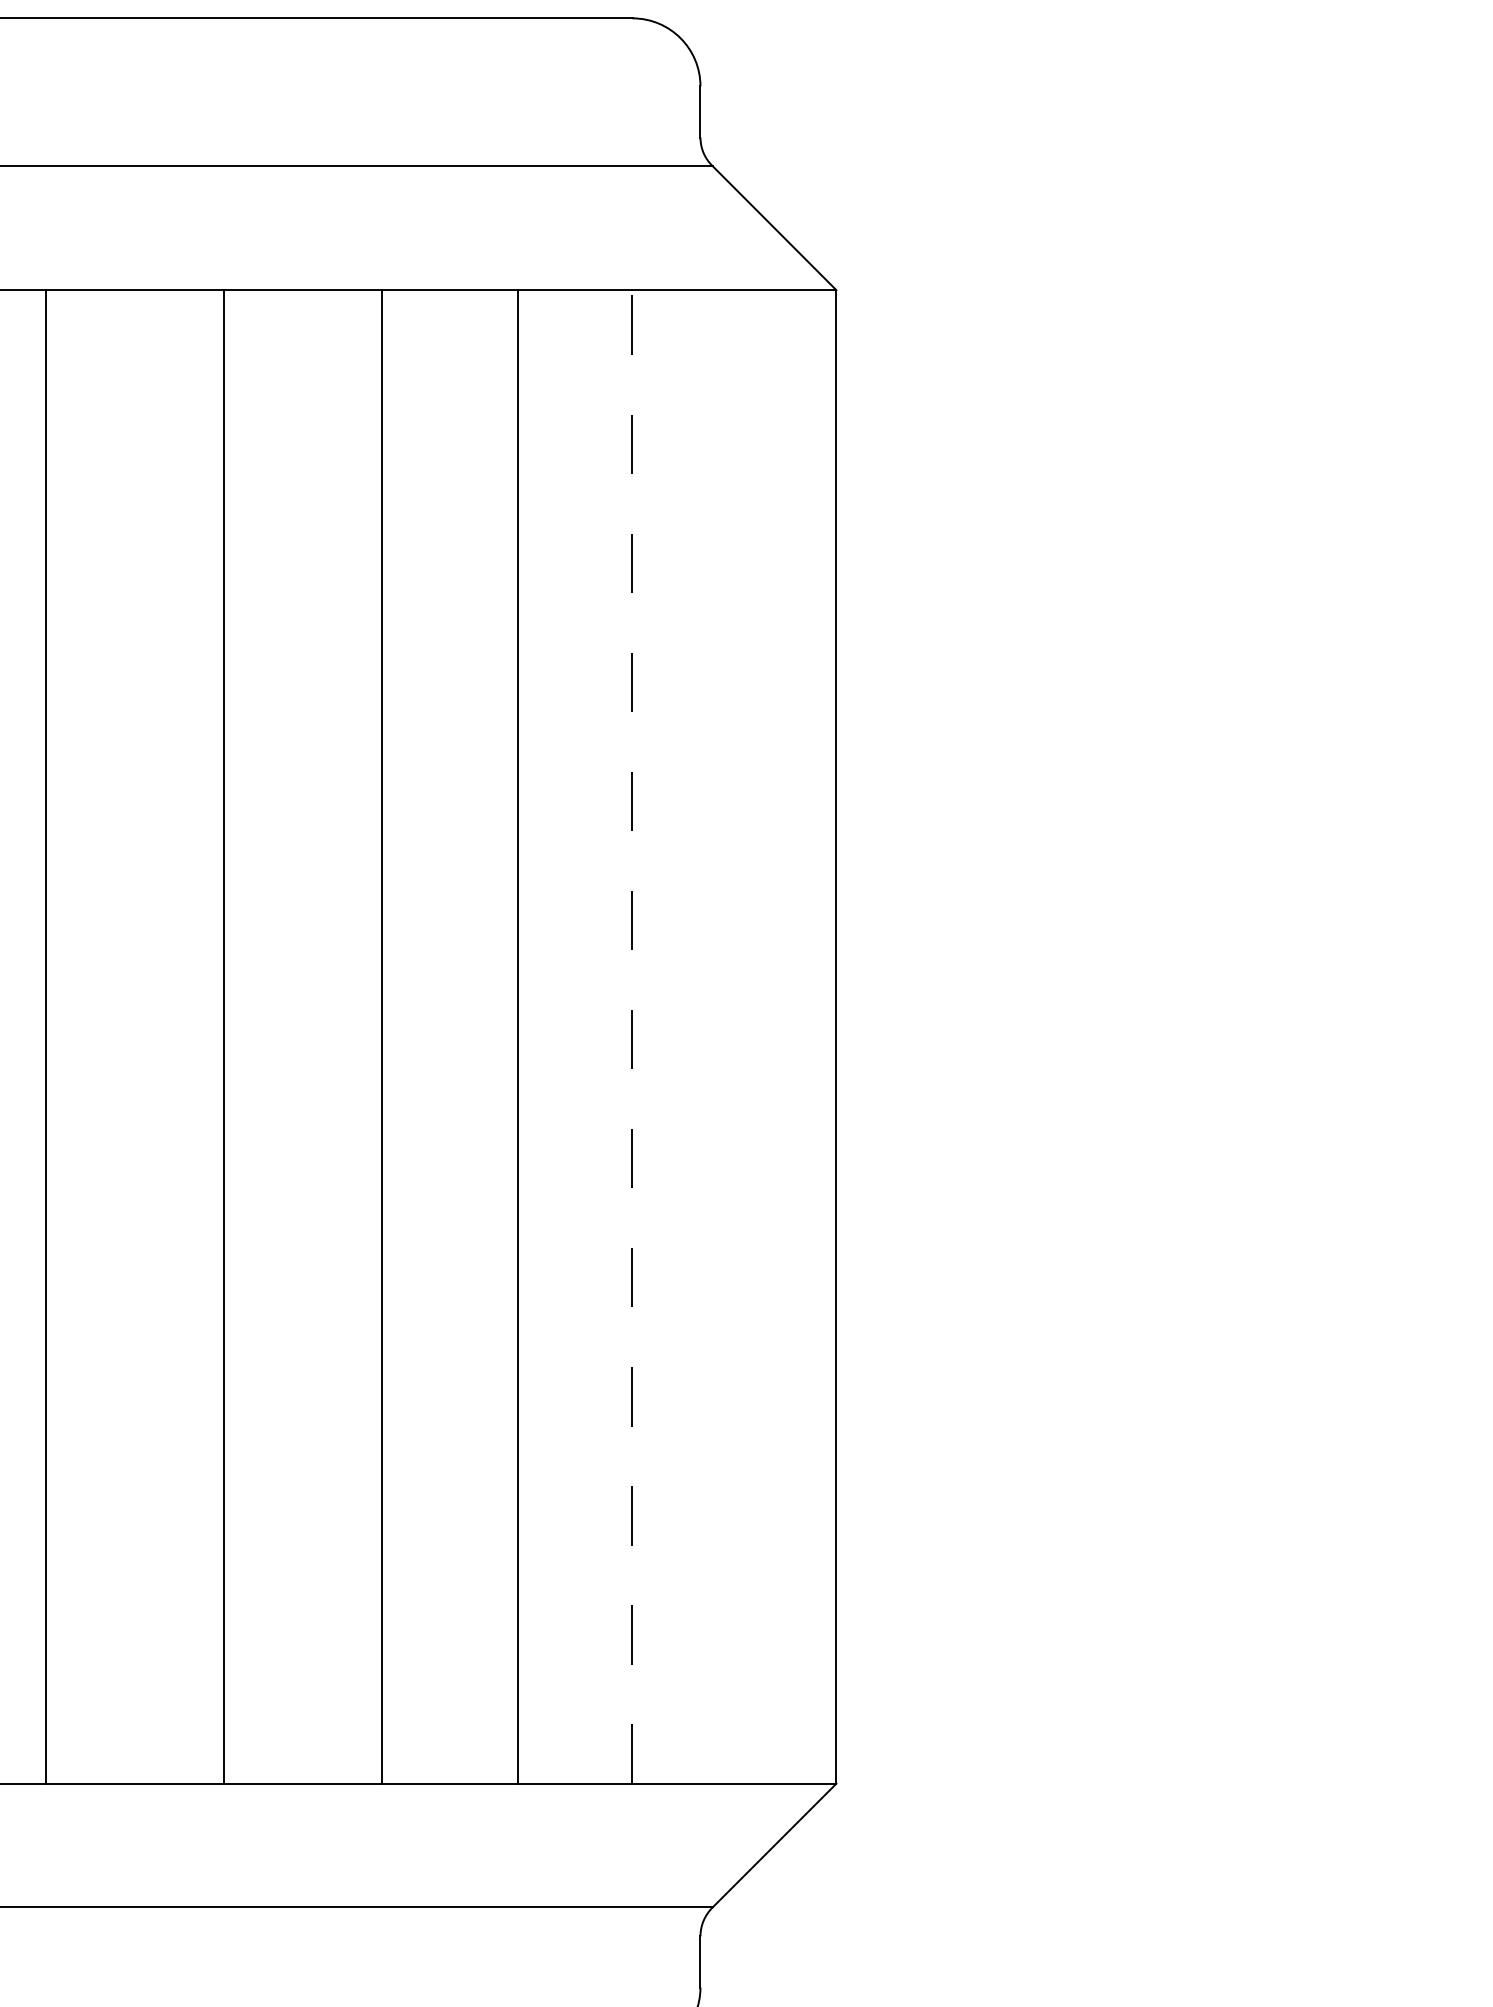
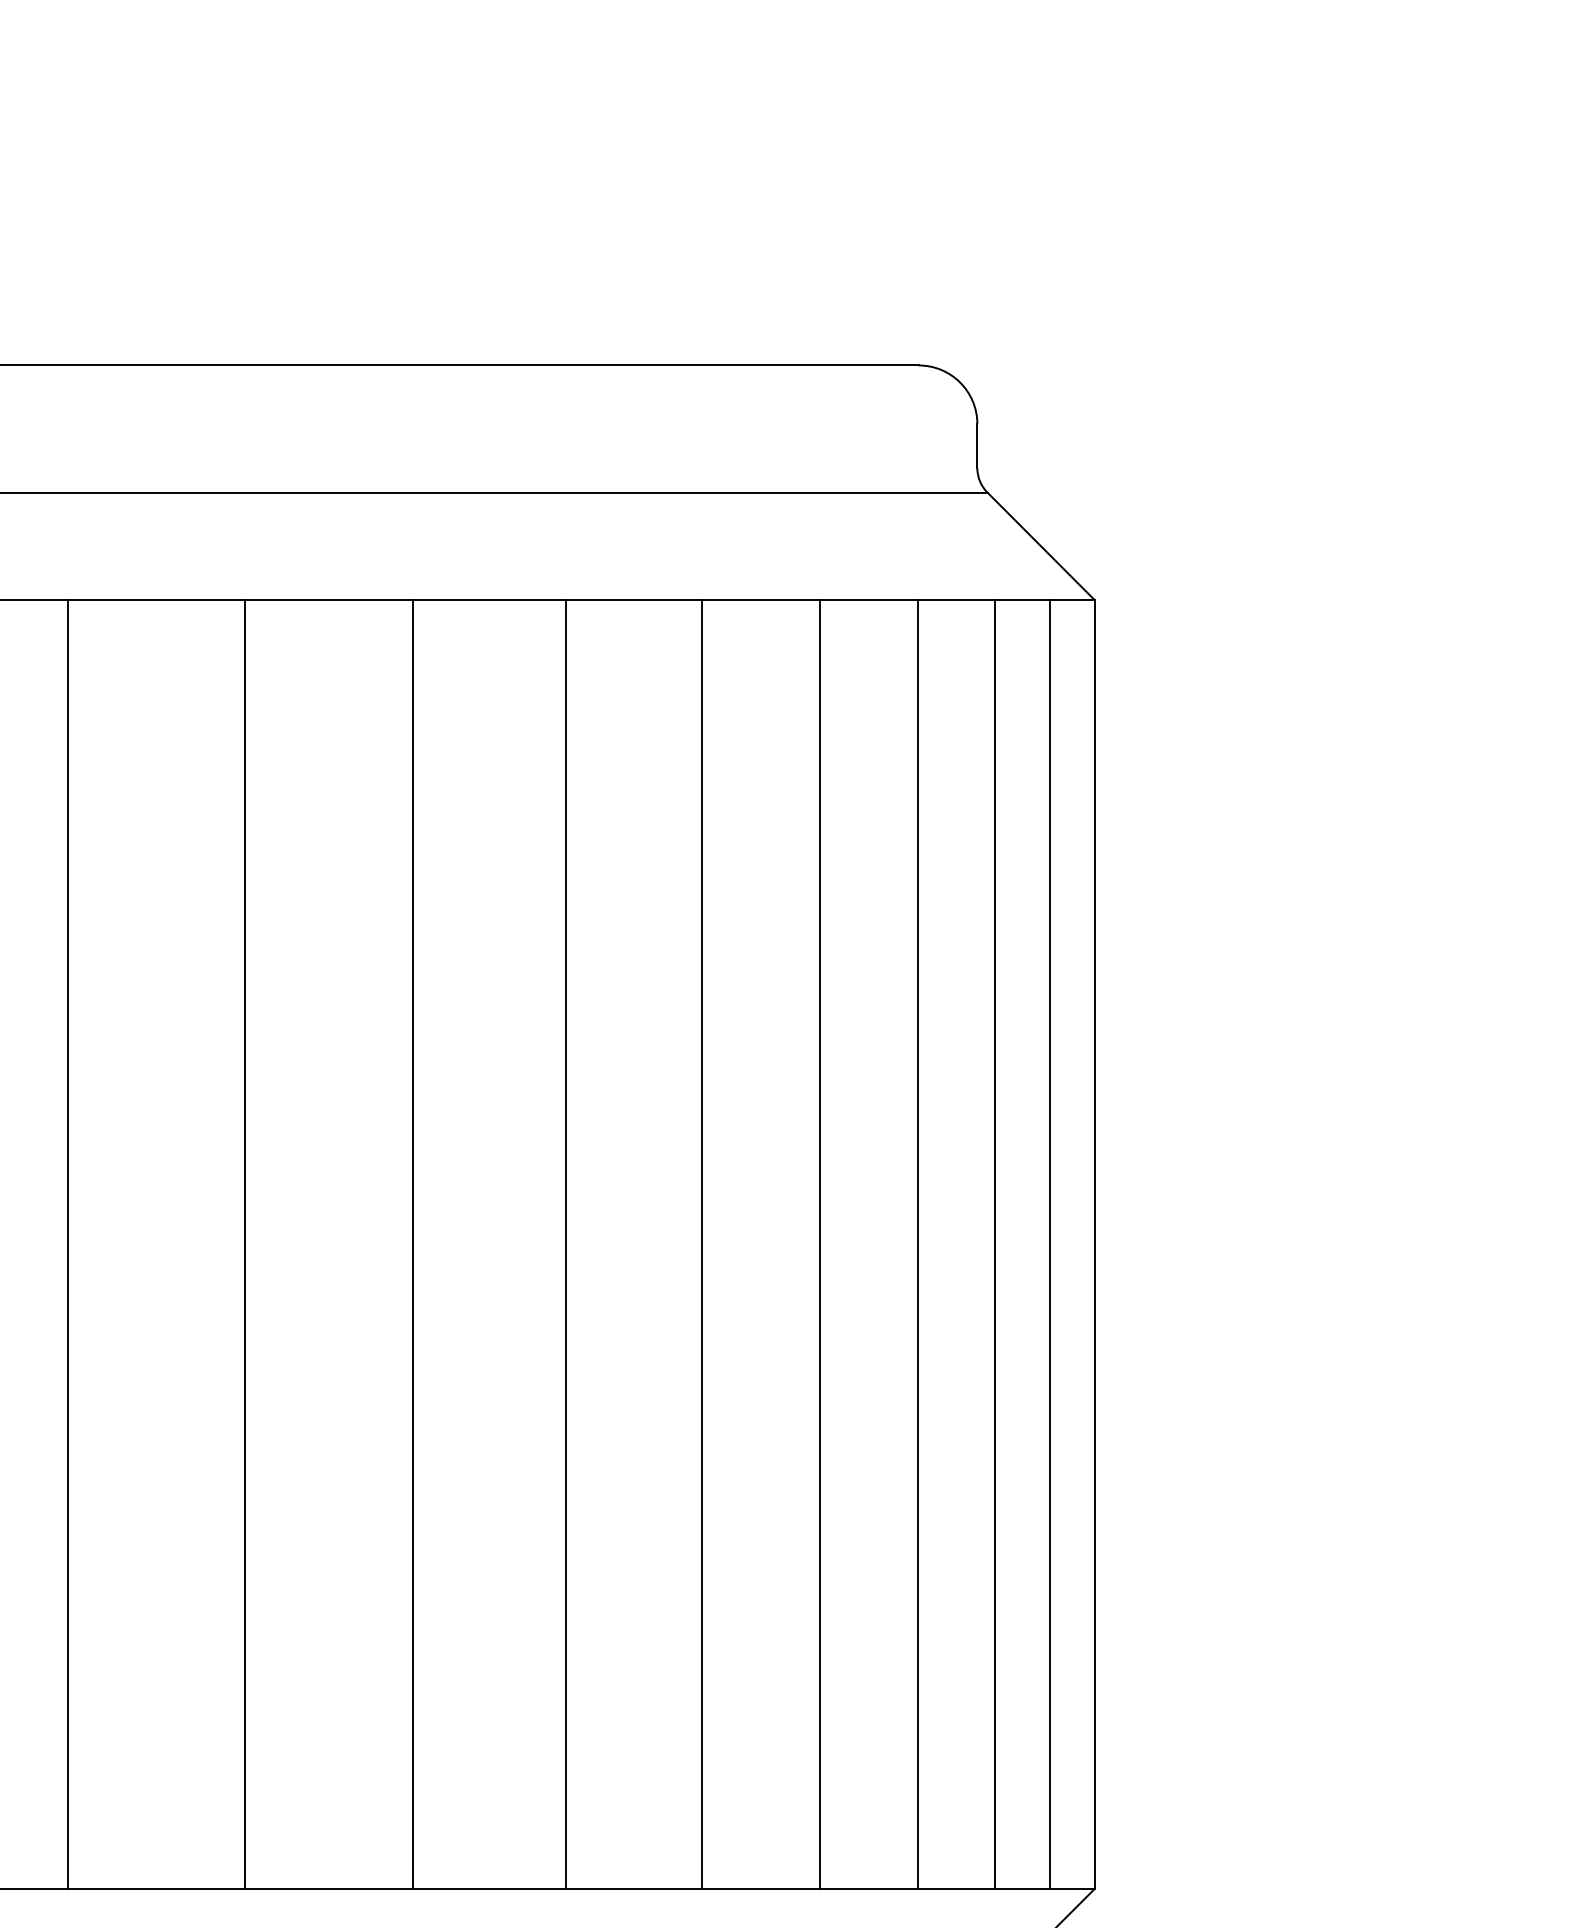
line: (631, 1036) -> (917, 1244), dashed -> solid
line: (720, 1036) -> (994, 1244), added
line: (785, 1036) -> (1050, 1244), added

